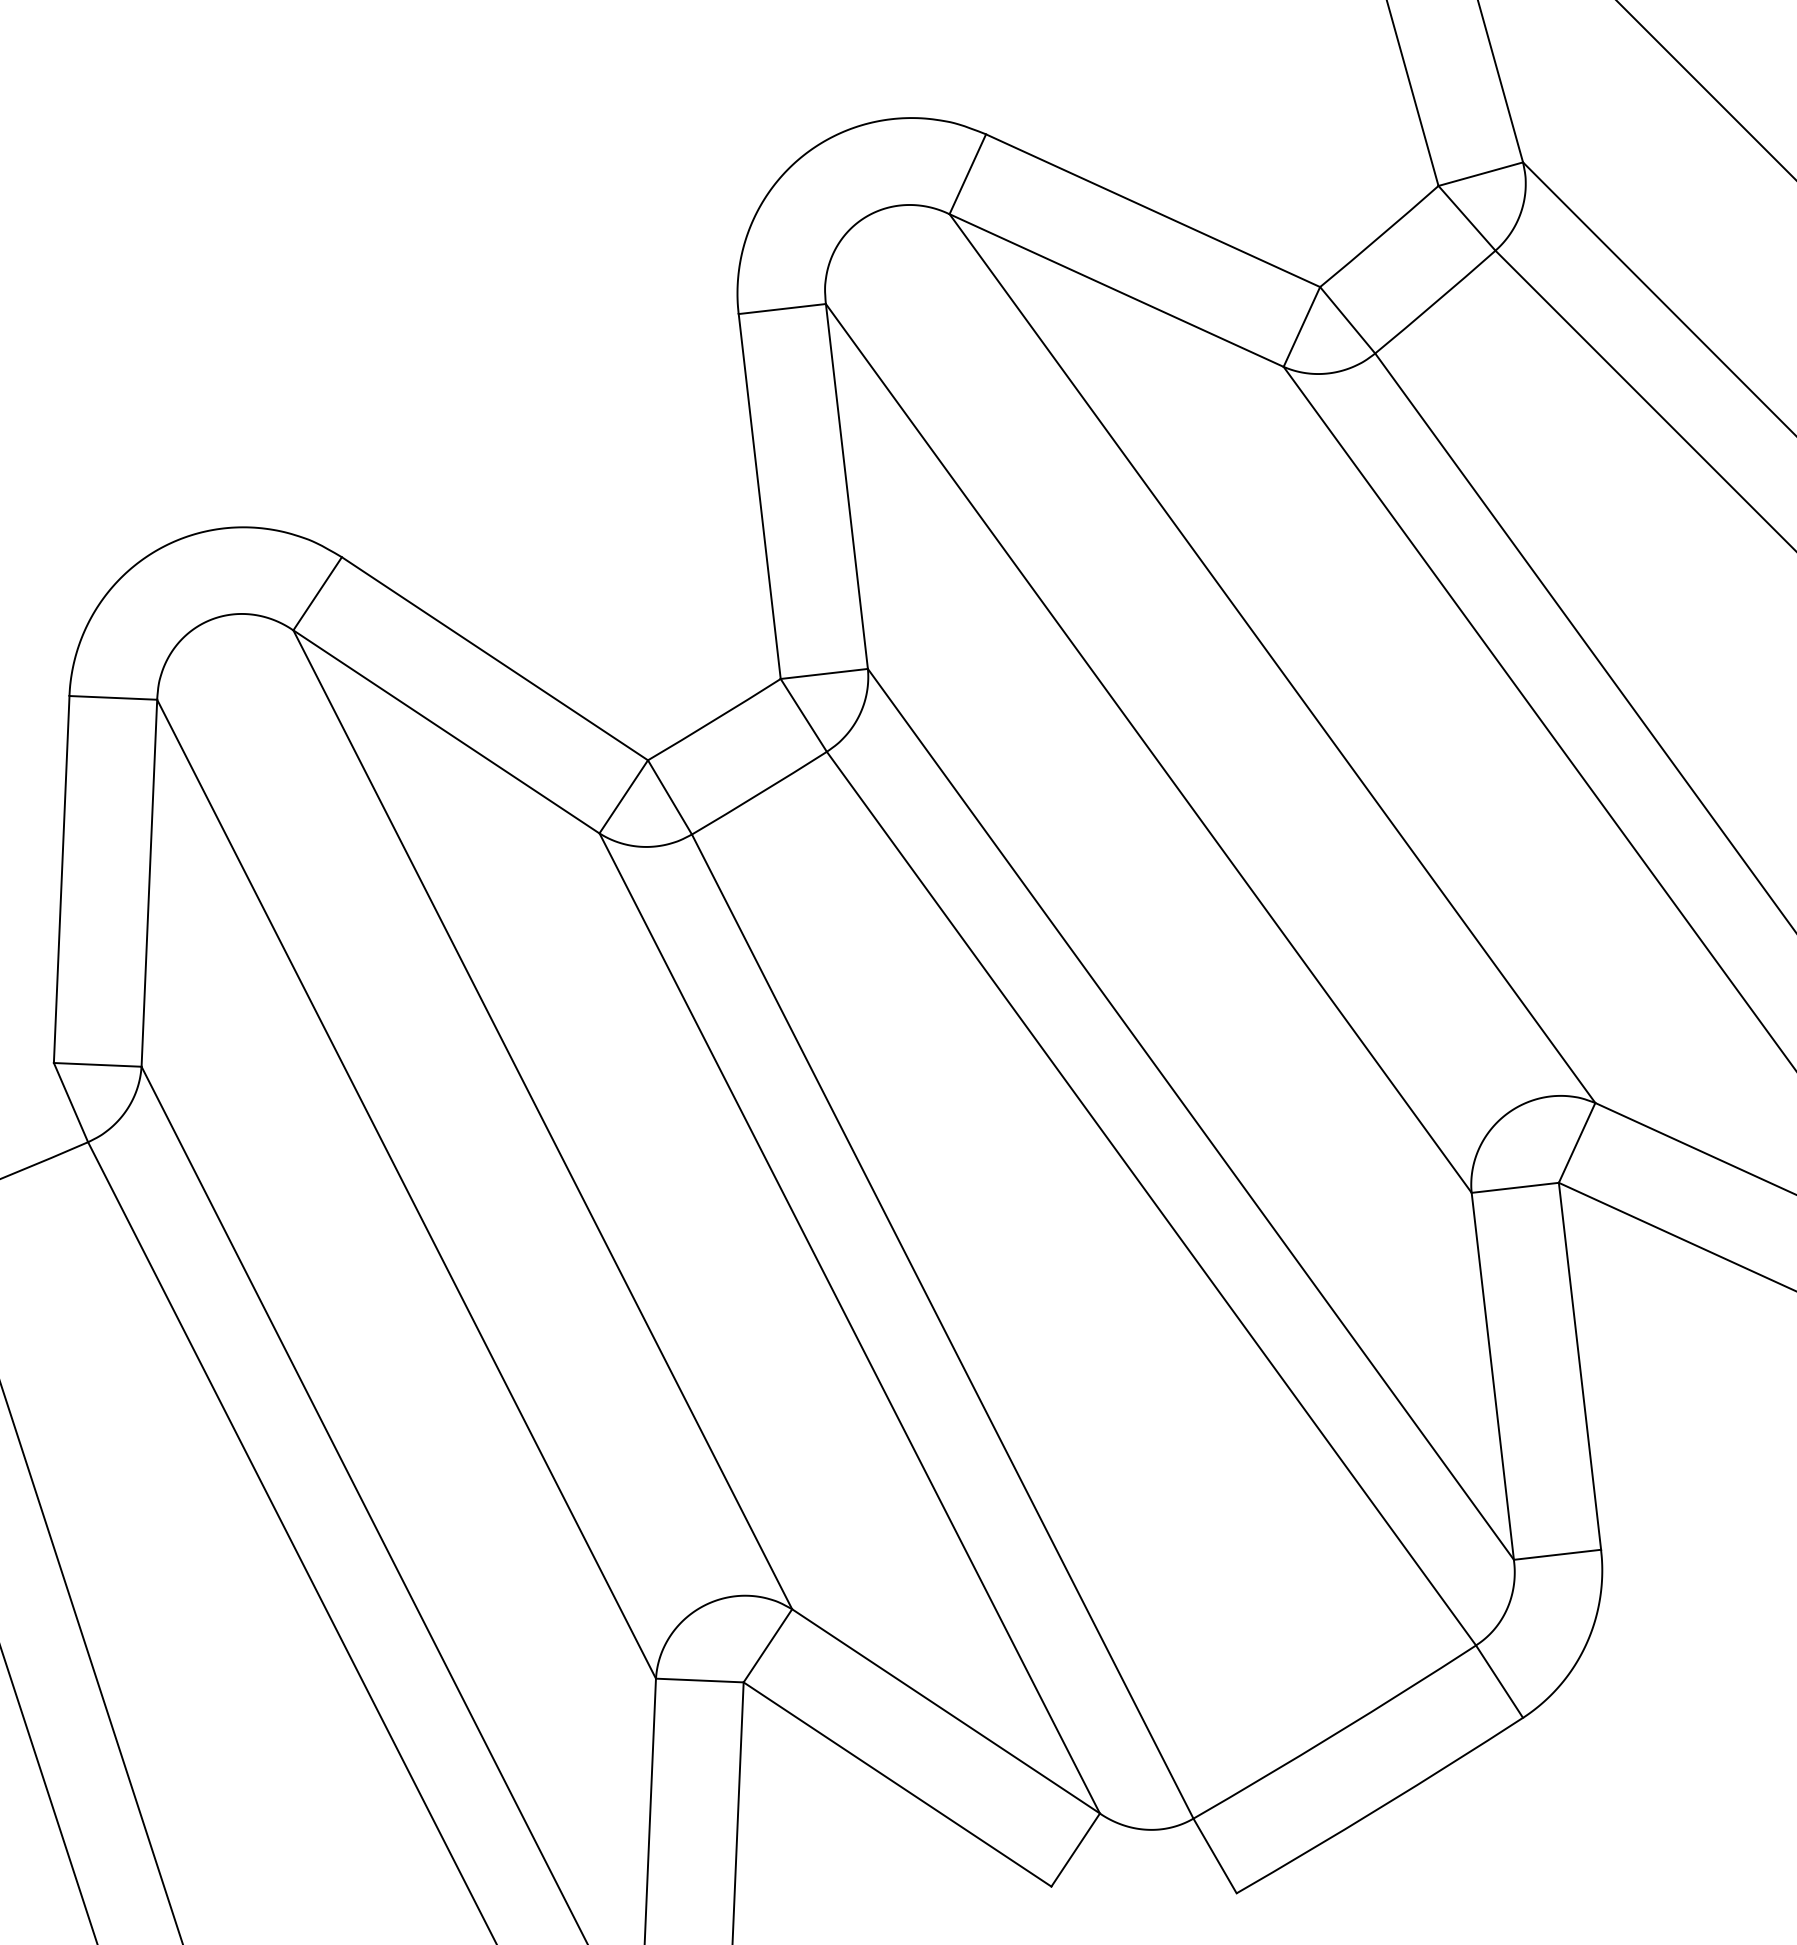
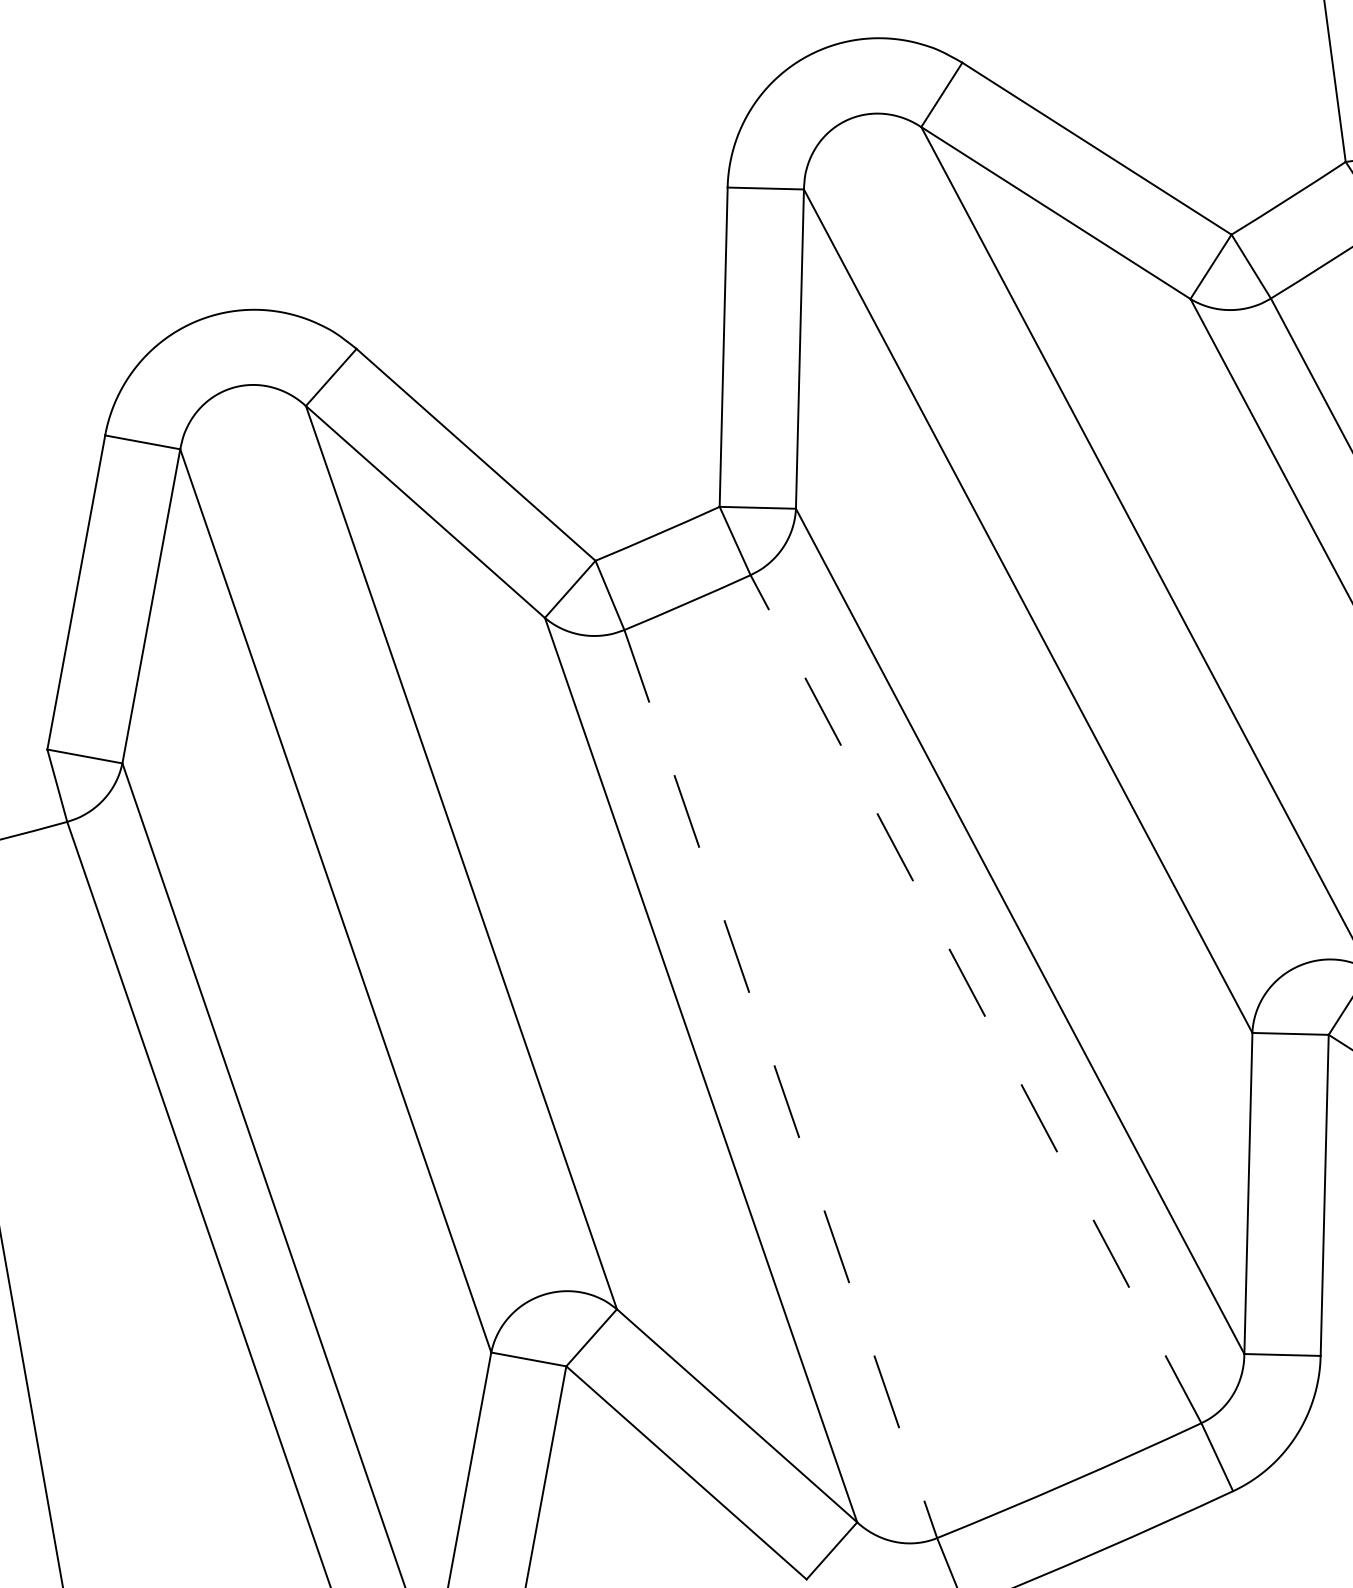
line: (1151, 1198) -> (976, 999), solid -> dashed
line: (942, 1327) -> (780, 1084), solid -> dashed

